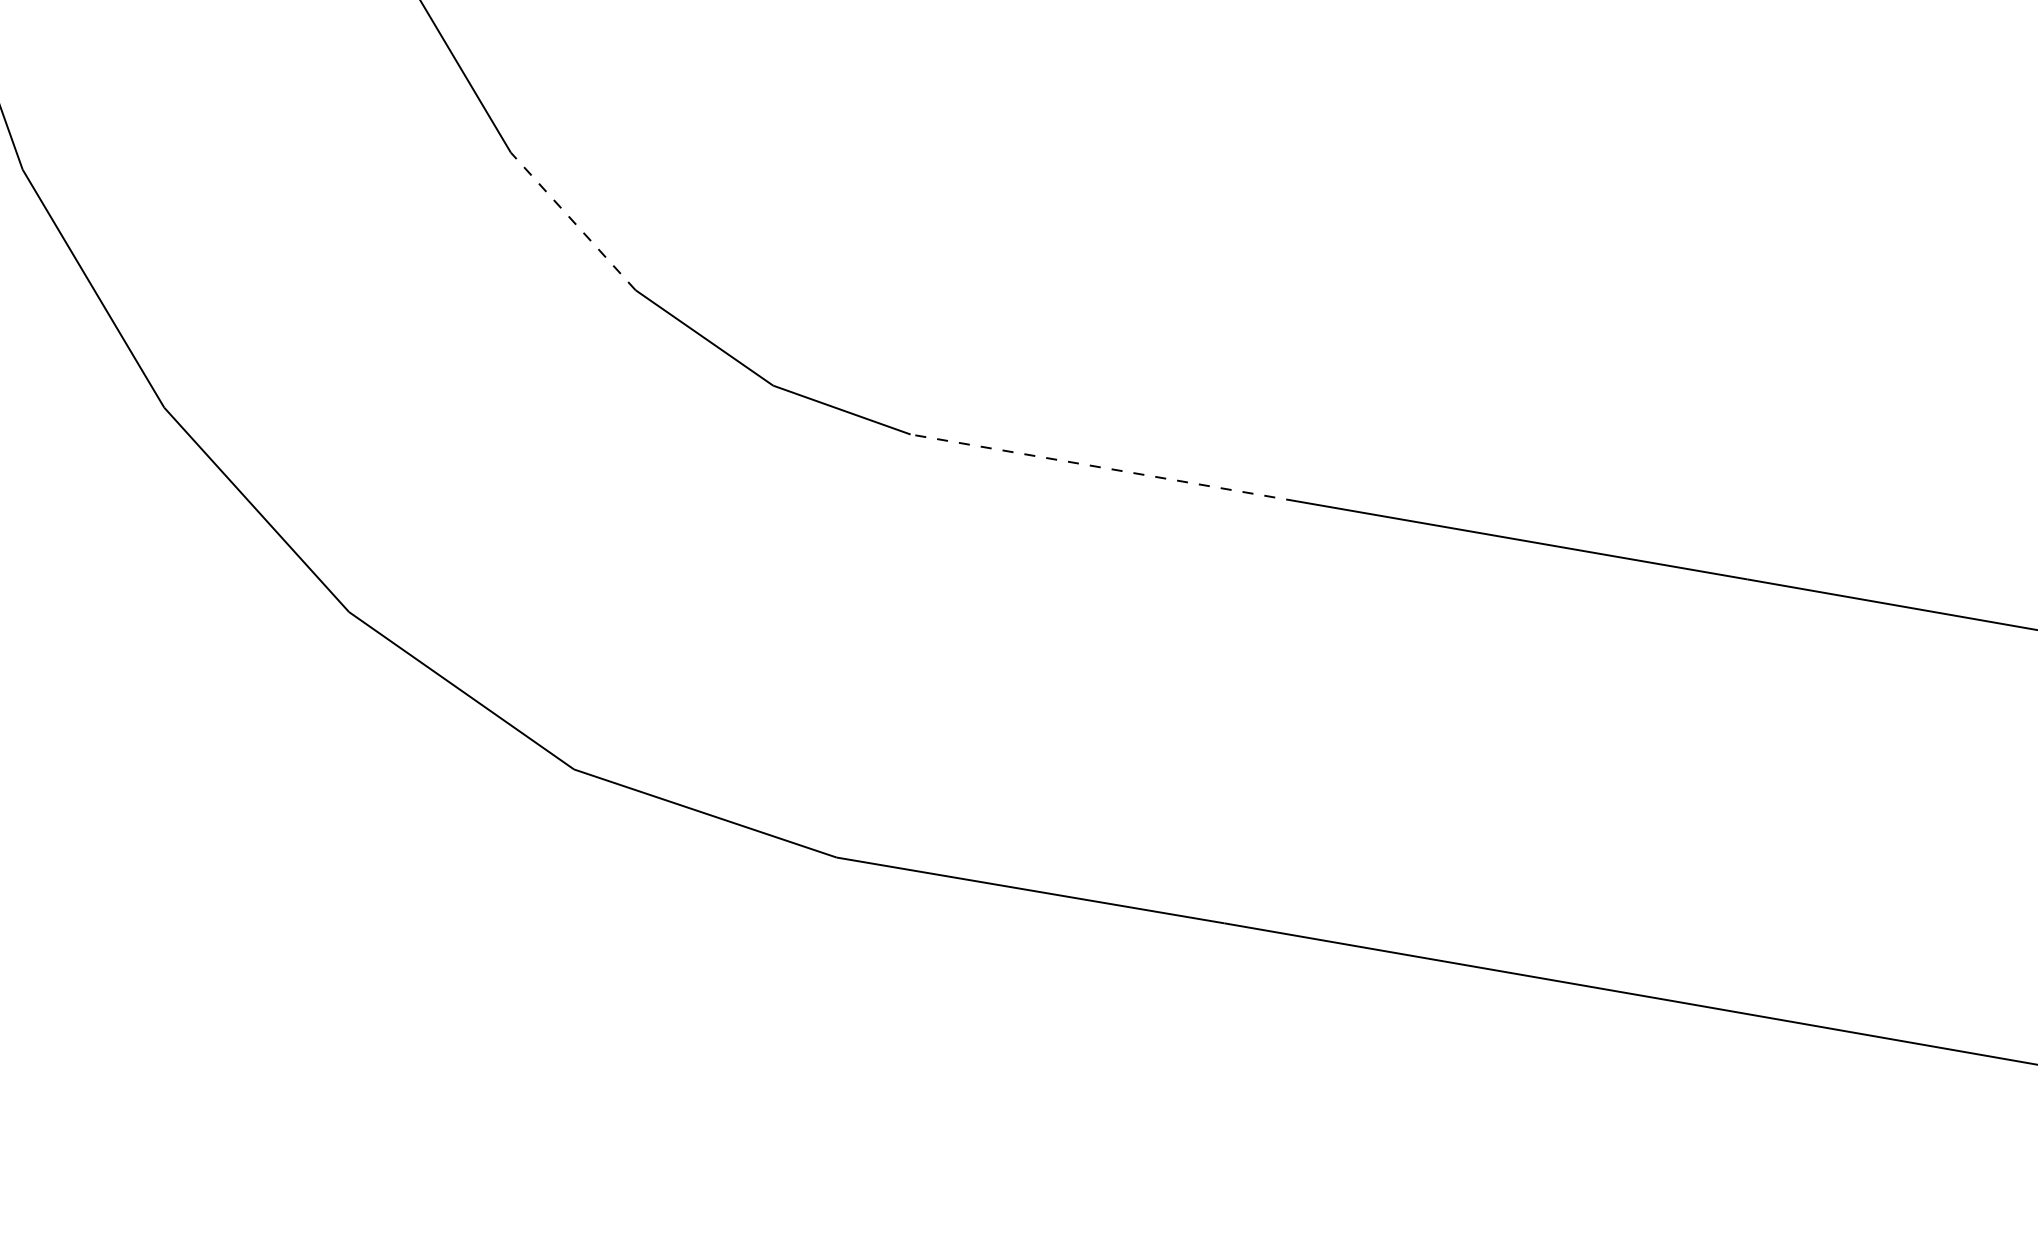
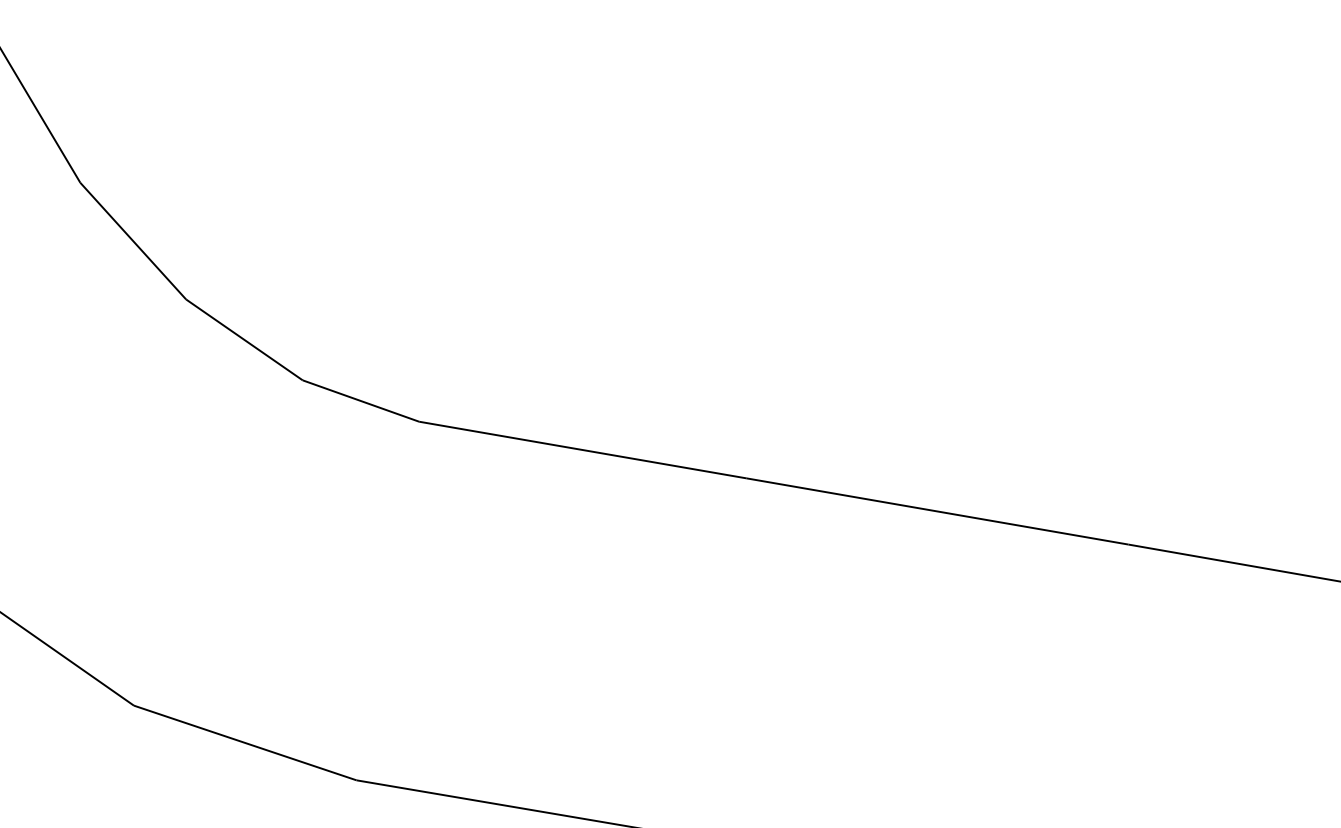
line: (573, 221) -> (133, 241), dashed -> solid
line: (1103, 467) -> (582, 449), dashed -> solid

